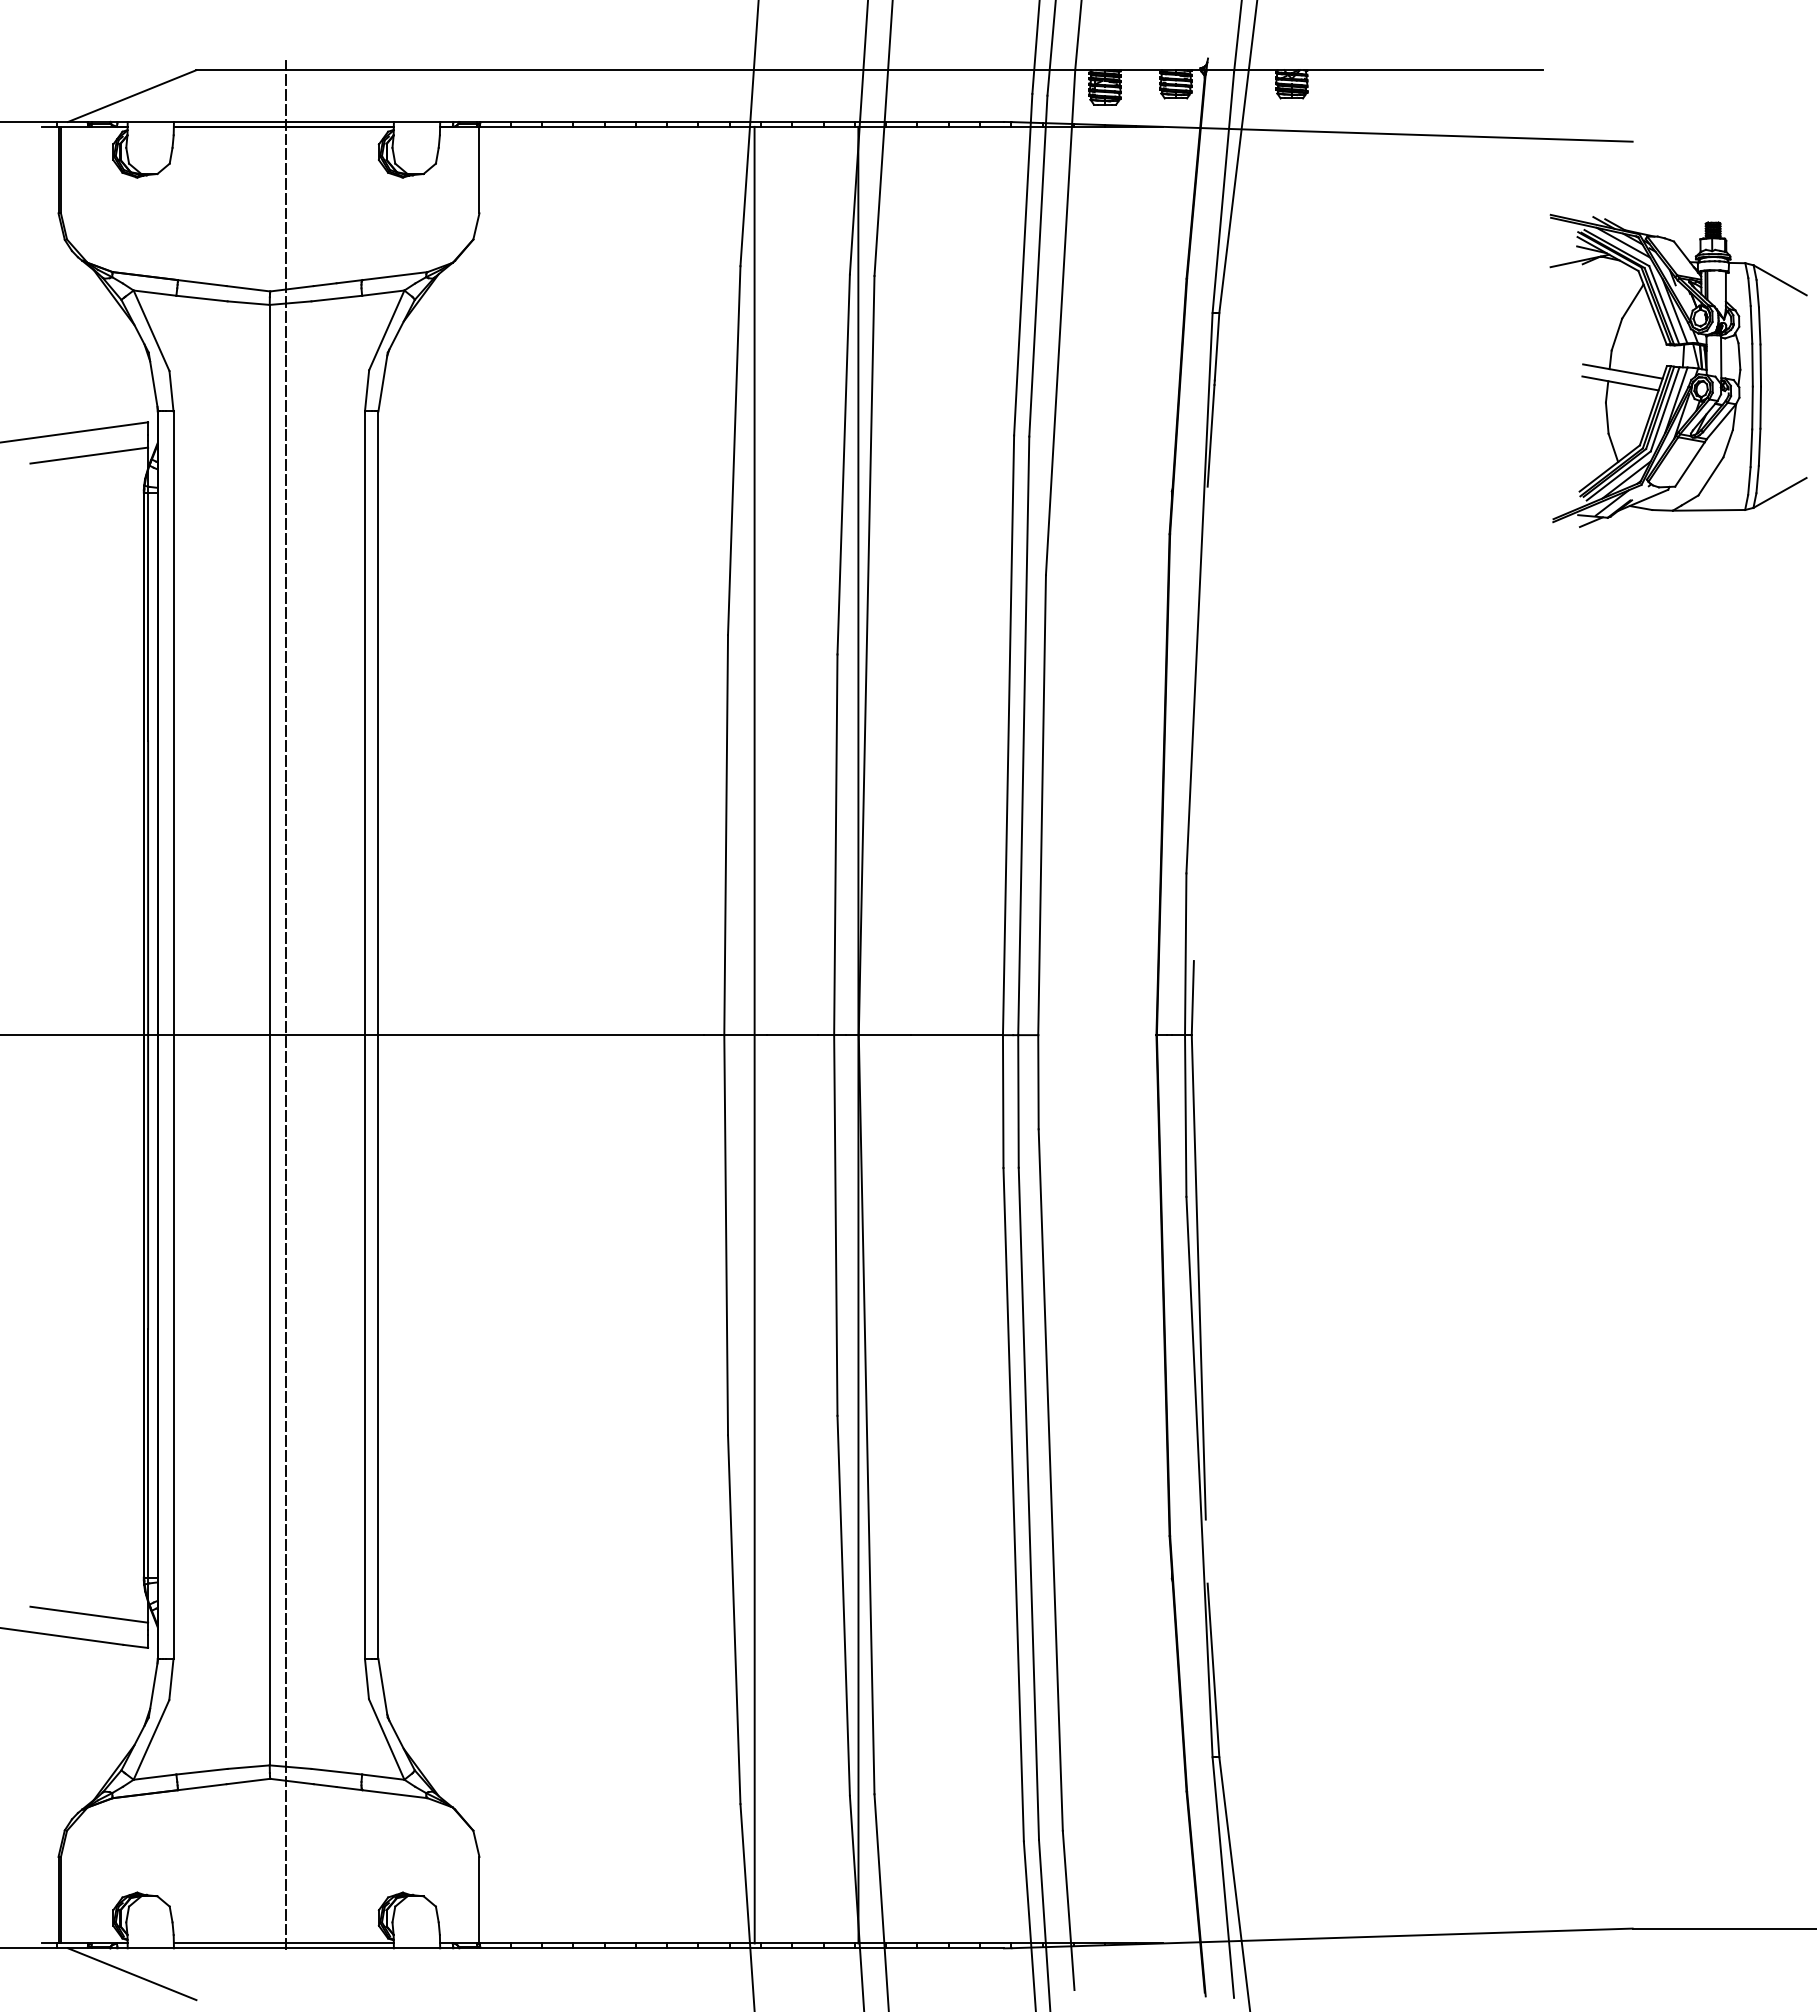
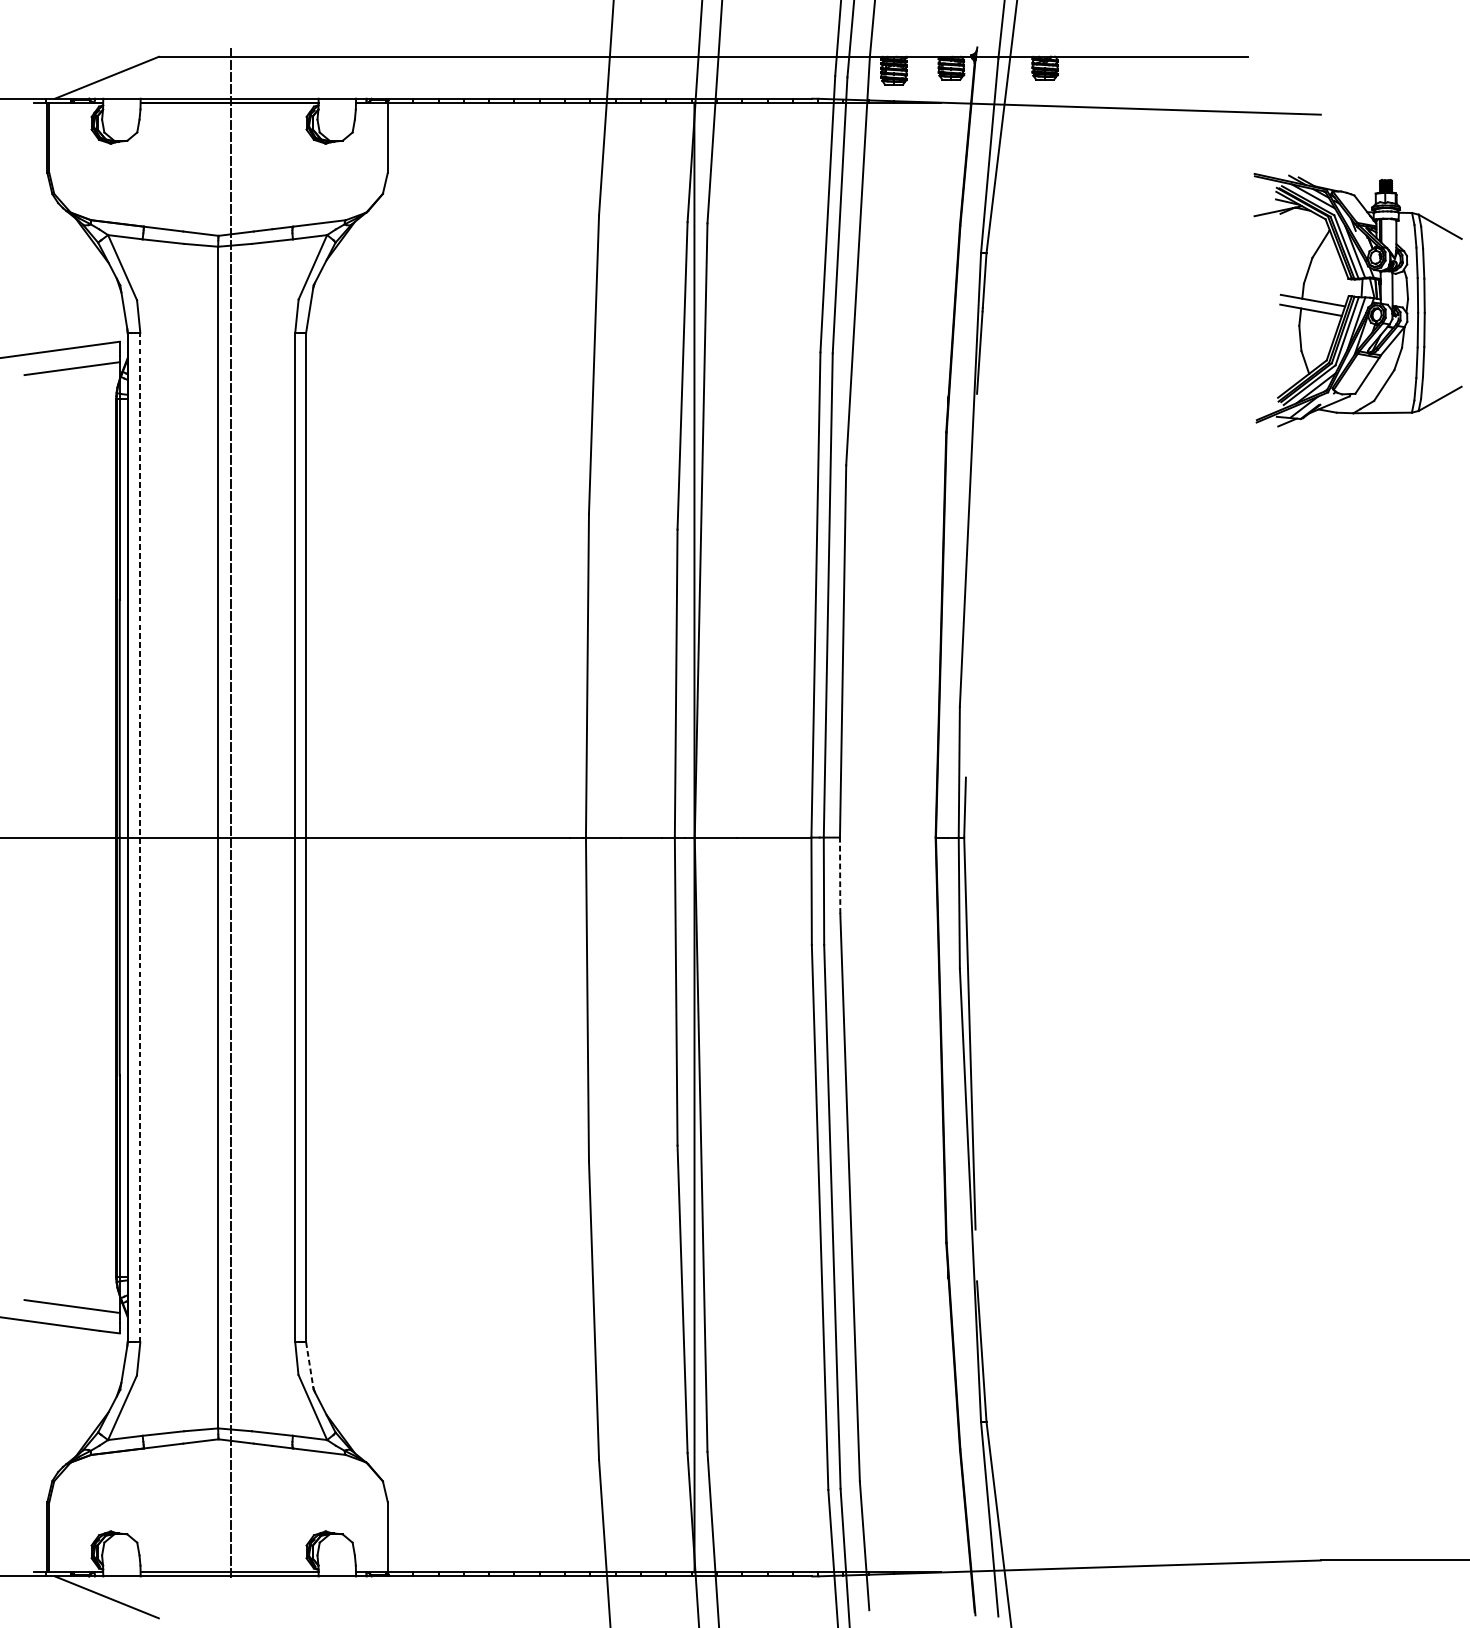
line: (754, 1034) -> (610, 837), removed
line: (173, 1035) -> (140, 837), solid -> dashed
line: (1038, 1081) -> (840, 875), solid -> dashed
line: (383, 1688) -> (310, 1366), solid -> dashed

